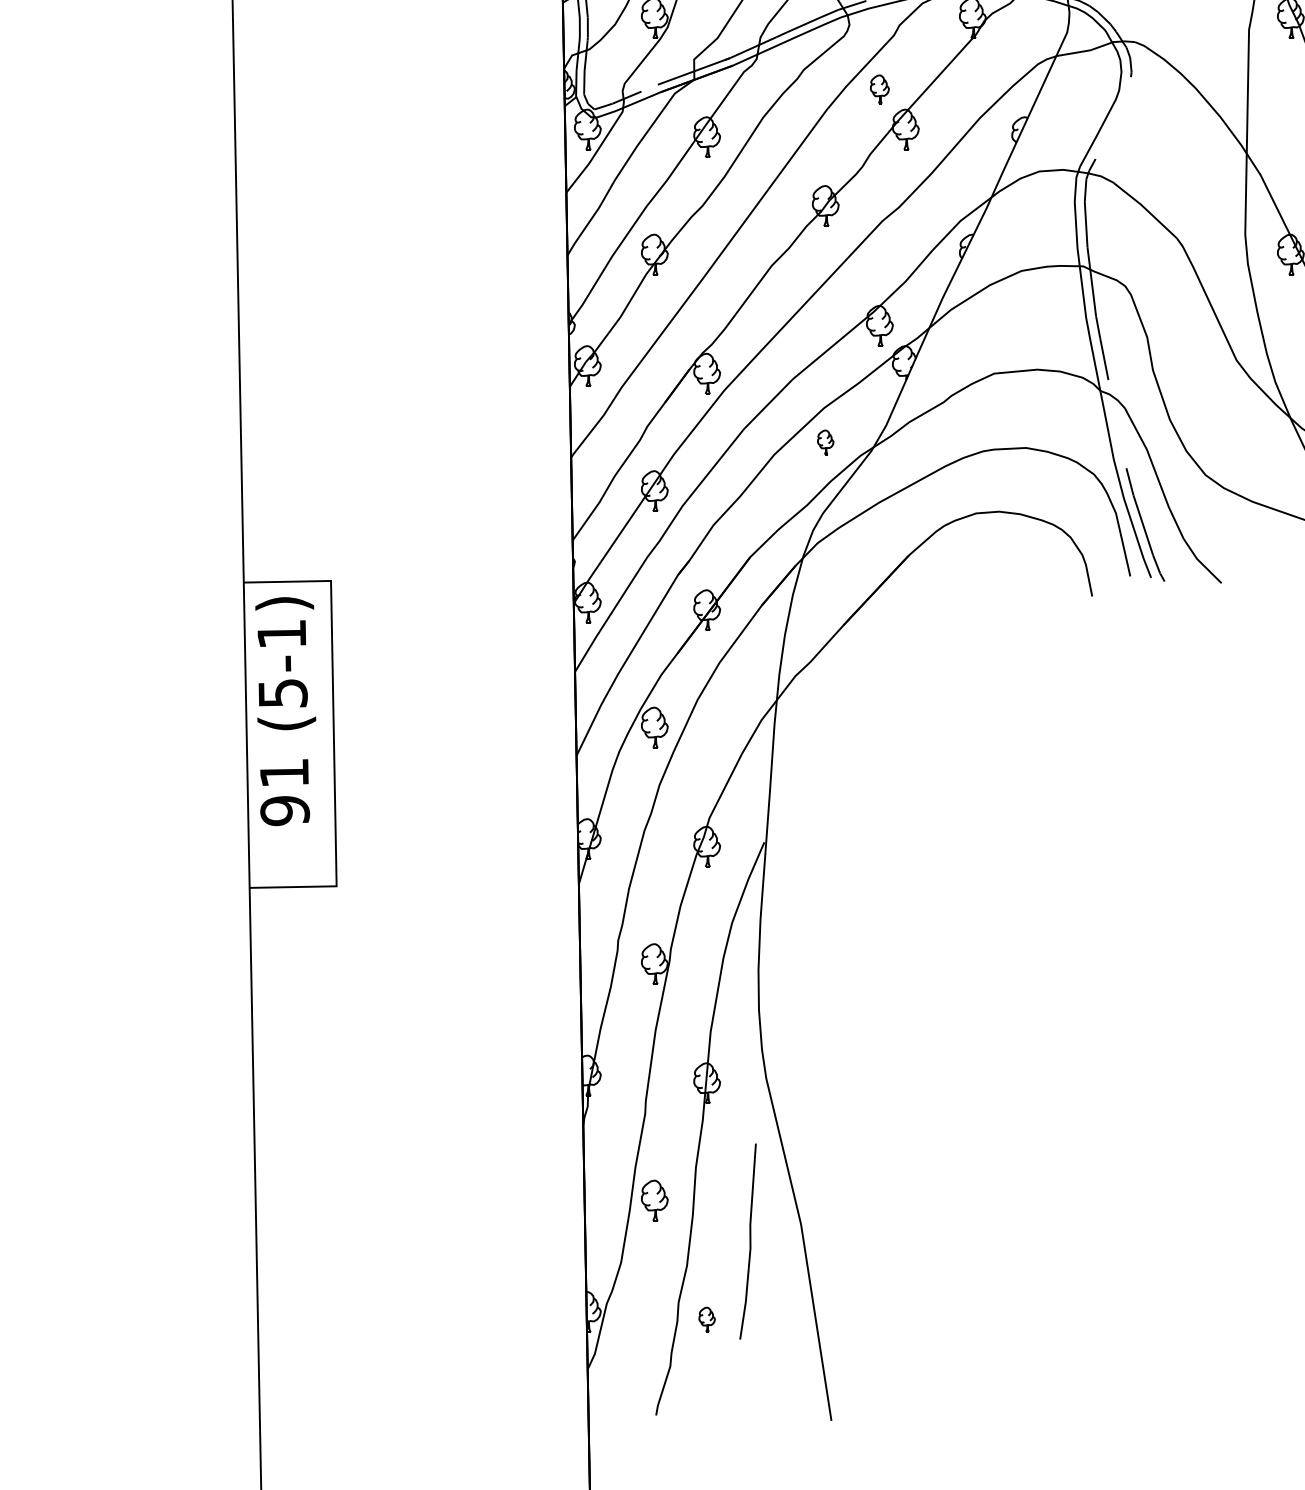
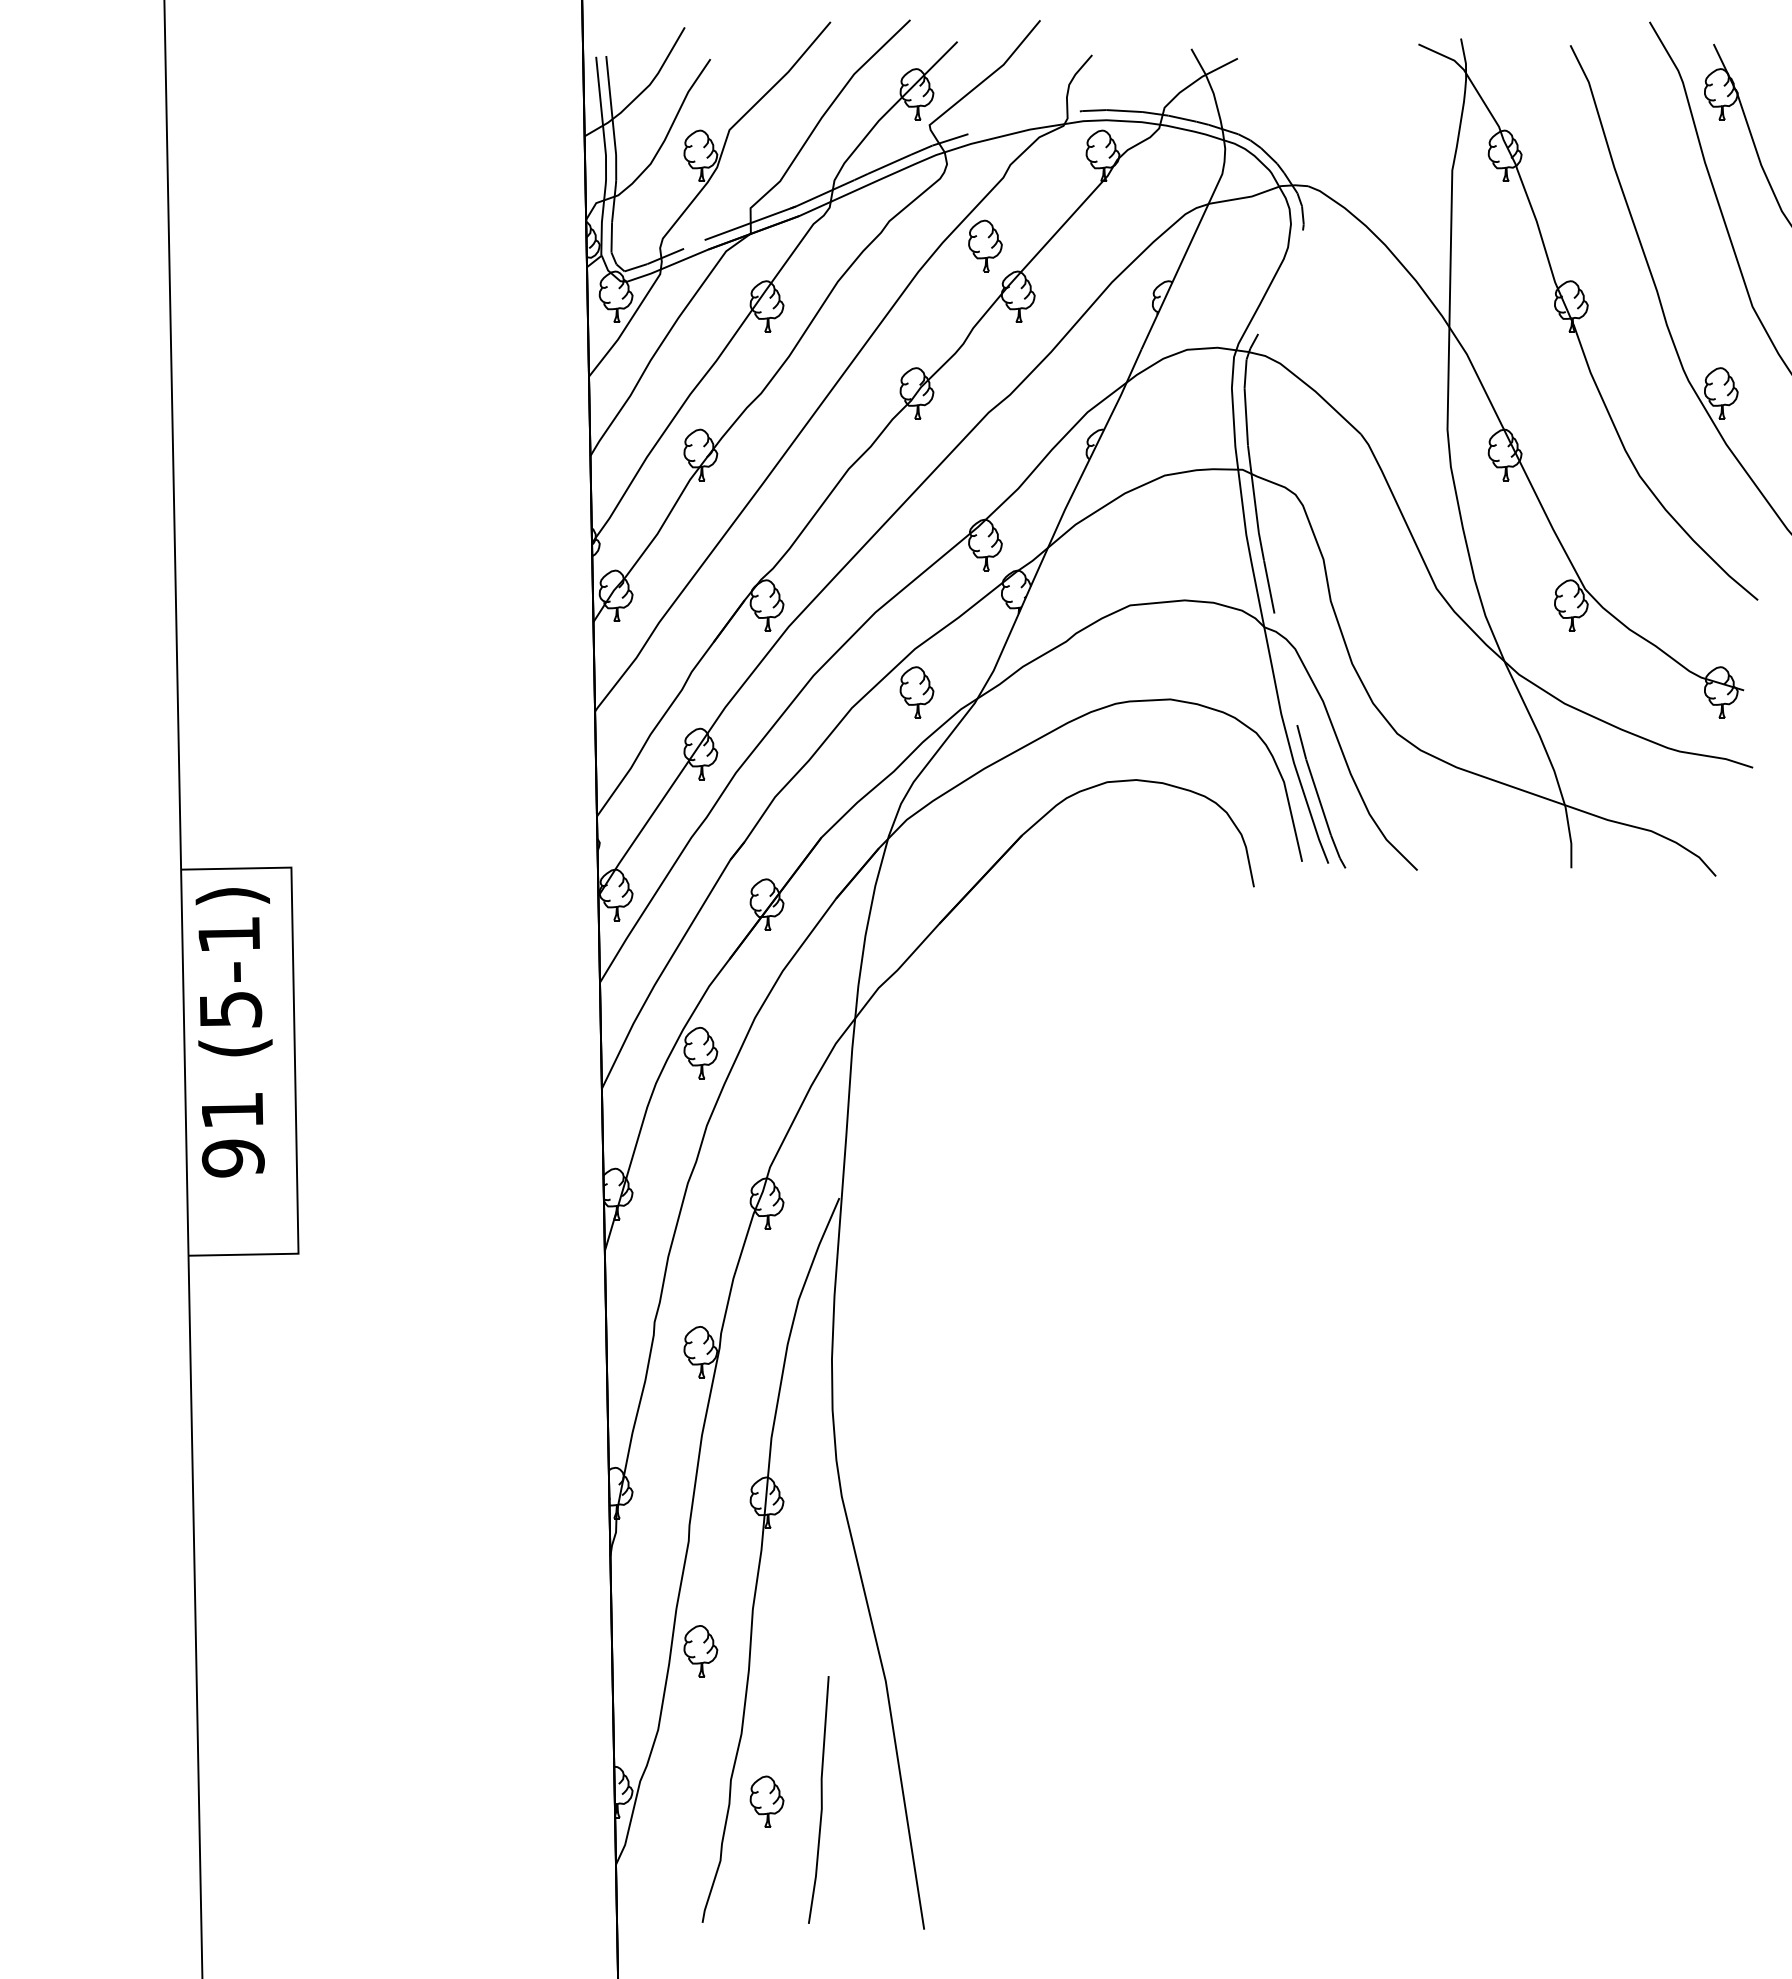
part: (879, 89) -> (985, 245), size x1.43
part: (825, 442) -> (916, 692), size x1.67
line: (749, 1241) -> (820, 1799), moved
part: (706, 1319) -> (766, 1801), size x1.67

